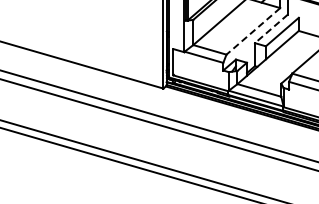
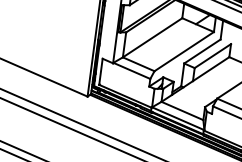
line: (271, 28) -> (202, 51), dashed -> solid
line: (253, 31) -> (184, 51), dashed -> solid

